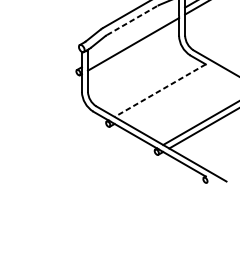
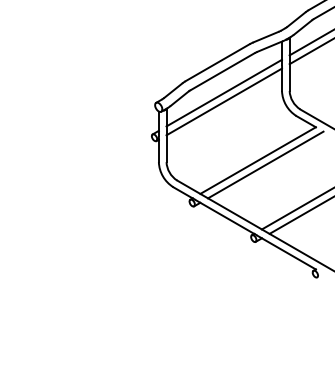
line: (132, 20) -> (222, 71), dashed -> solid
line: (132, 36) -> (223, 92), added
line: (160, 90) -> (258, 160), dashed -> solid
line: (166, 93) -> (265, 164), added

